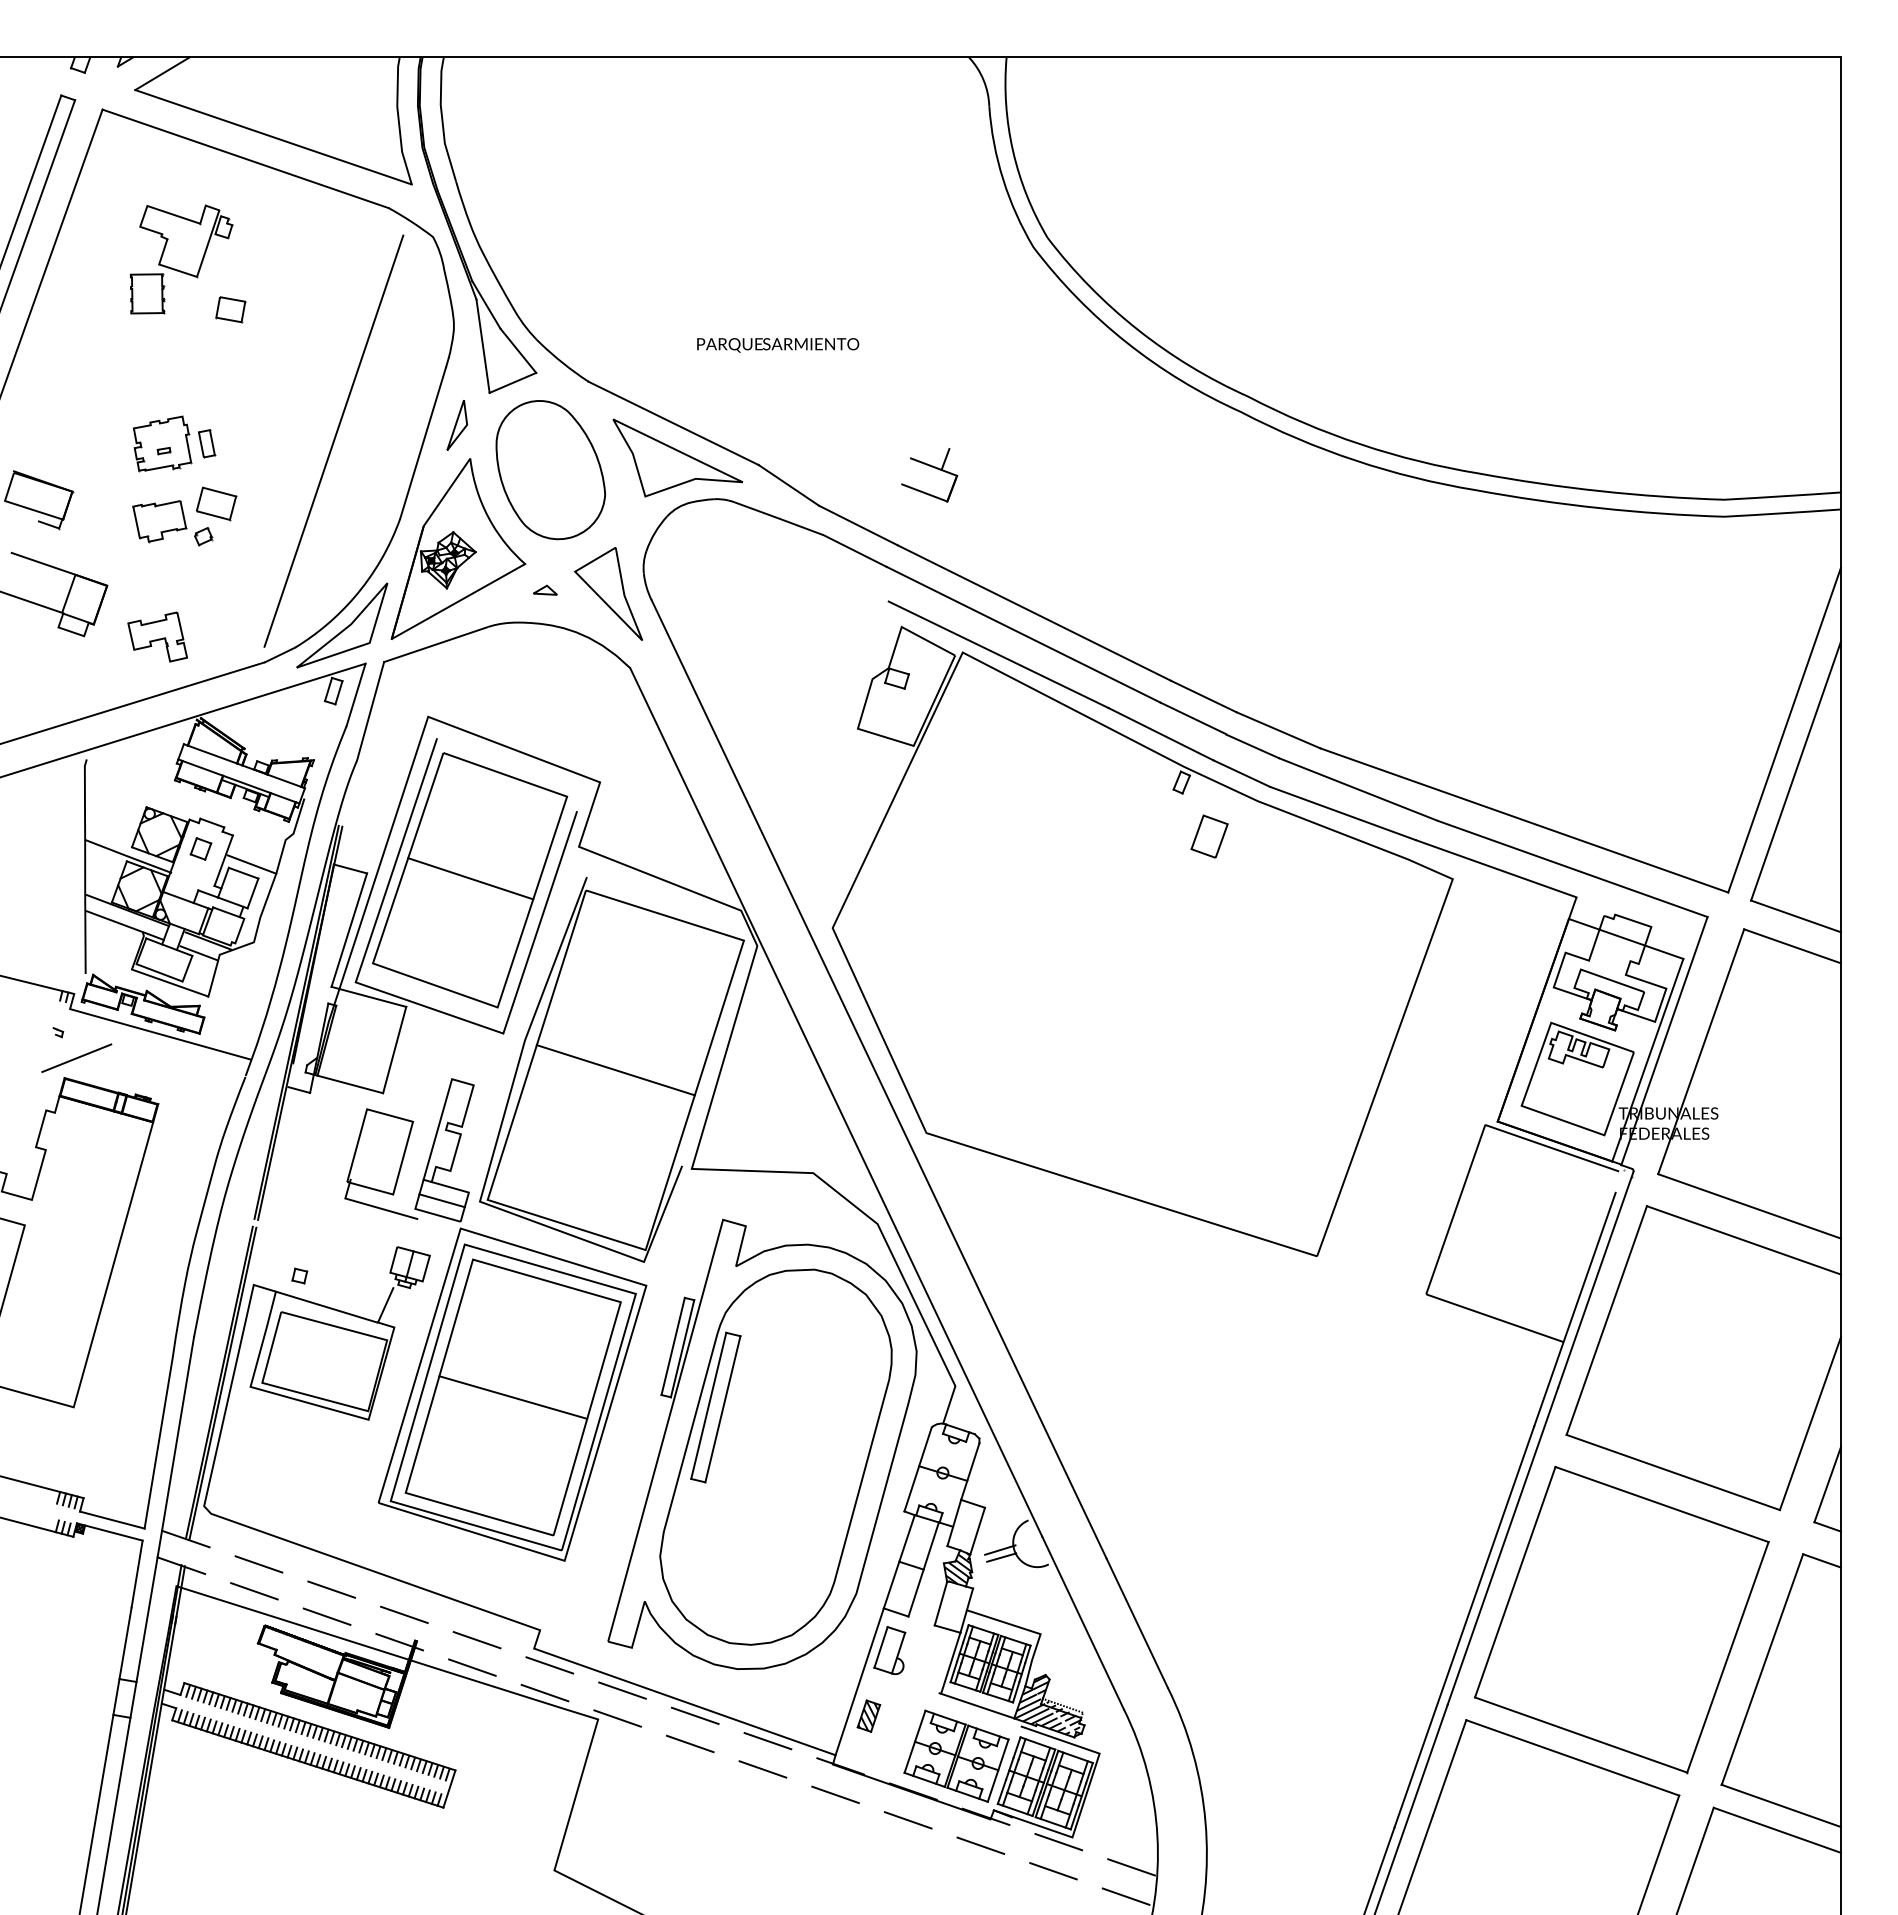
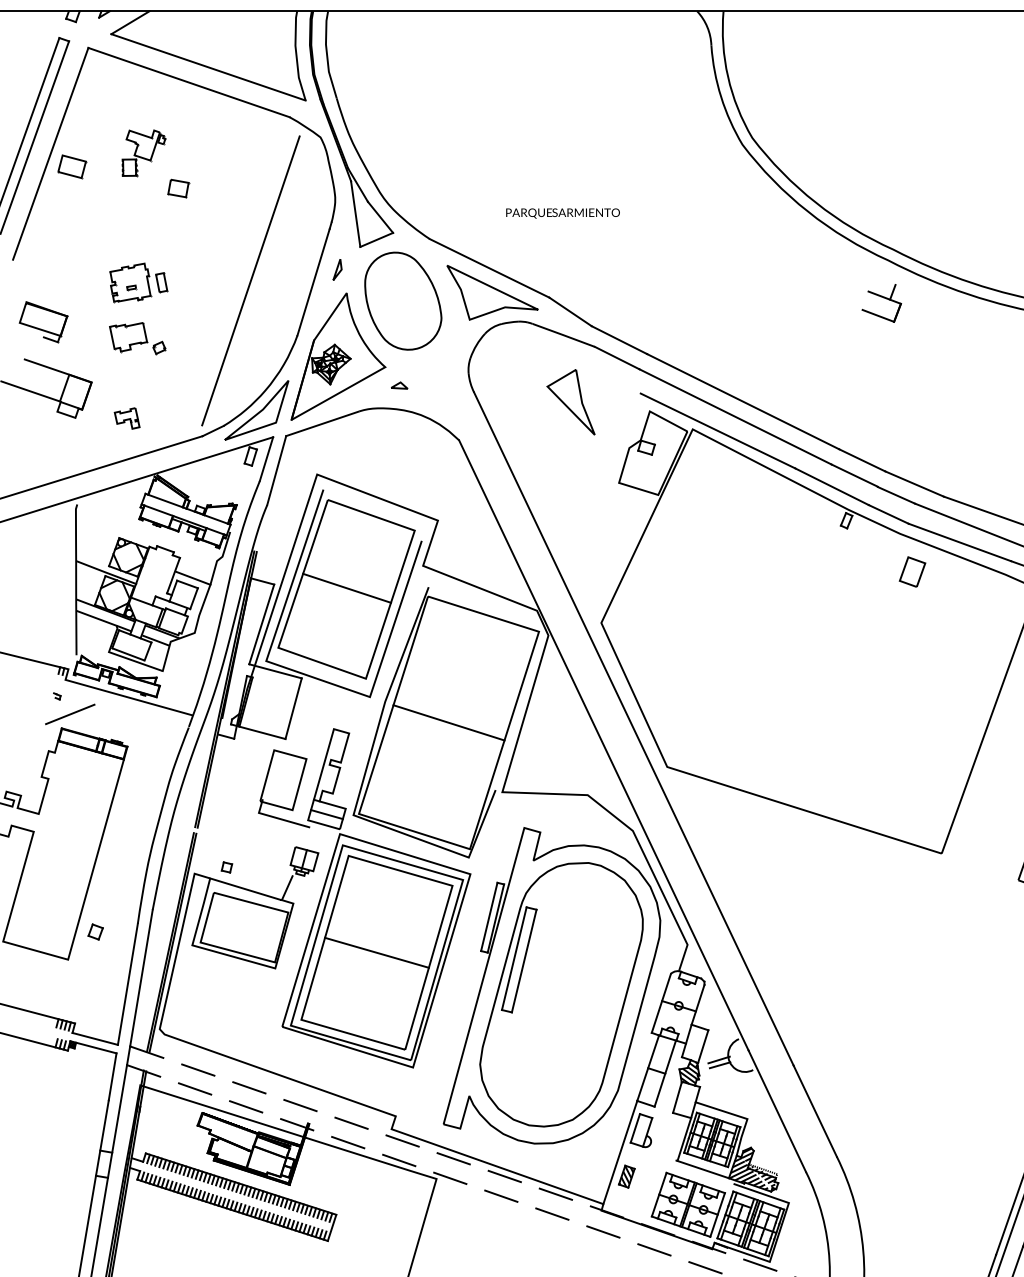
part: (181, 259) -> (143, 153), size x0.6
part: (456, 425) -> (337, 269), size x0.6
part: (931, 467) -> (882, 297), moved
part: (216, 503) -> (72, 166), moved
part: (607, 593) -> (570, 401), moved
part: (157, 636) -> (126, 418), size x0.6
part: (1209, 836) -> (912, 571), moved
part: (200, 848) -> (95, 931), moved

